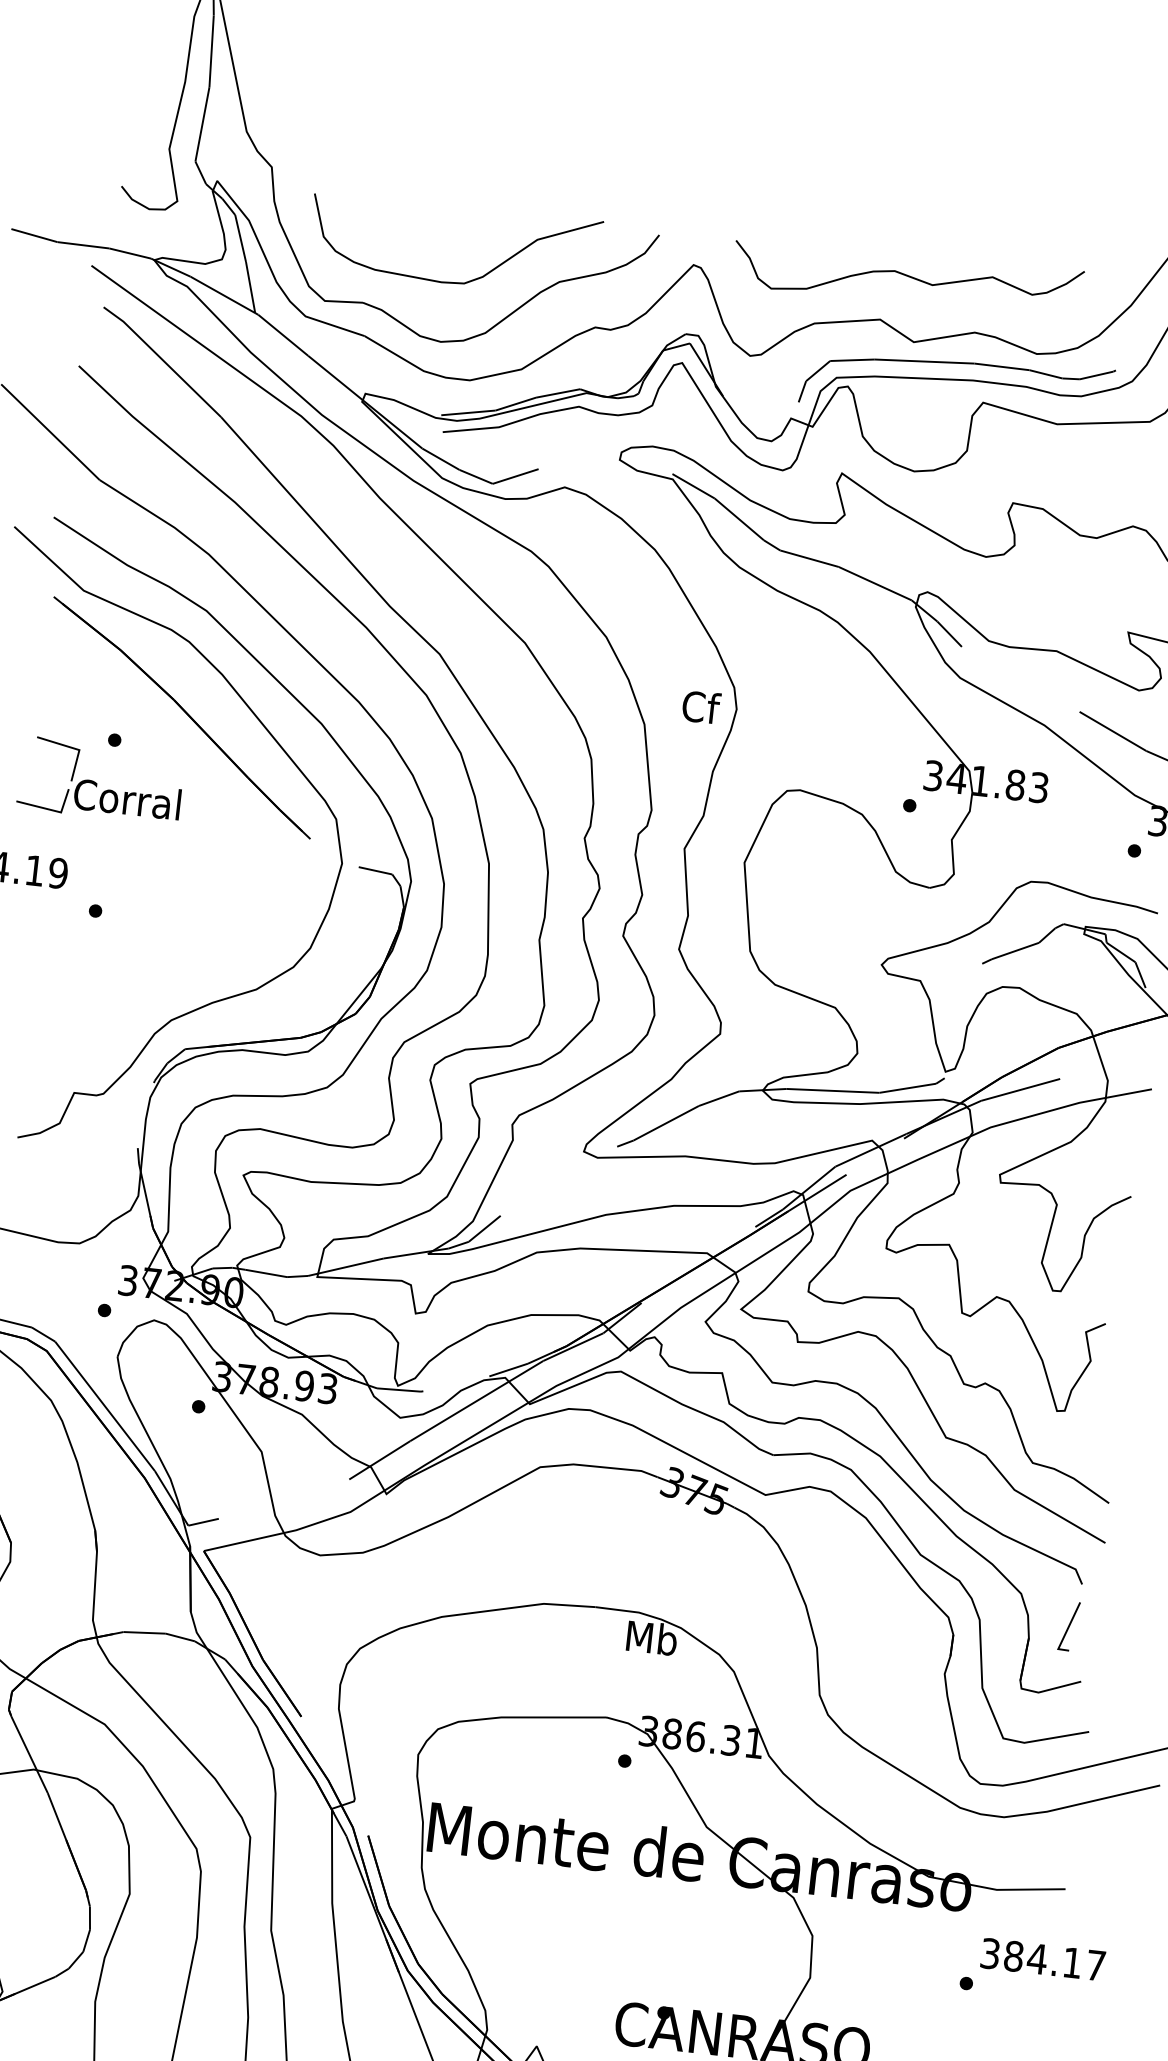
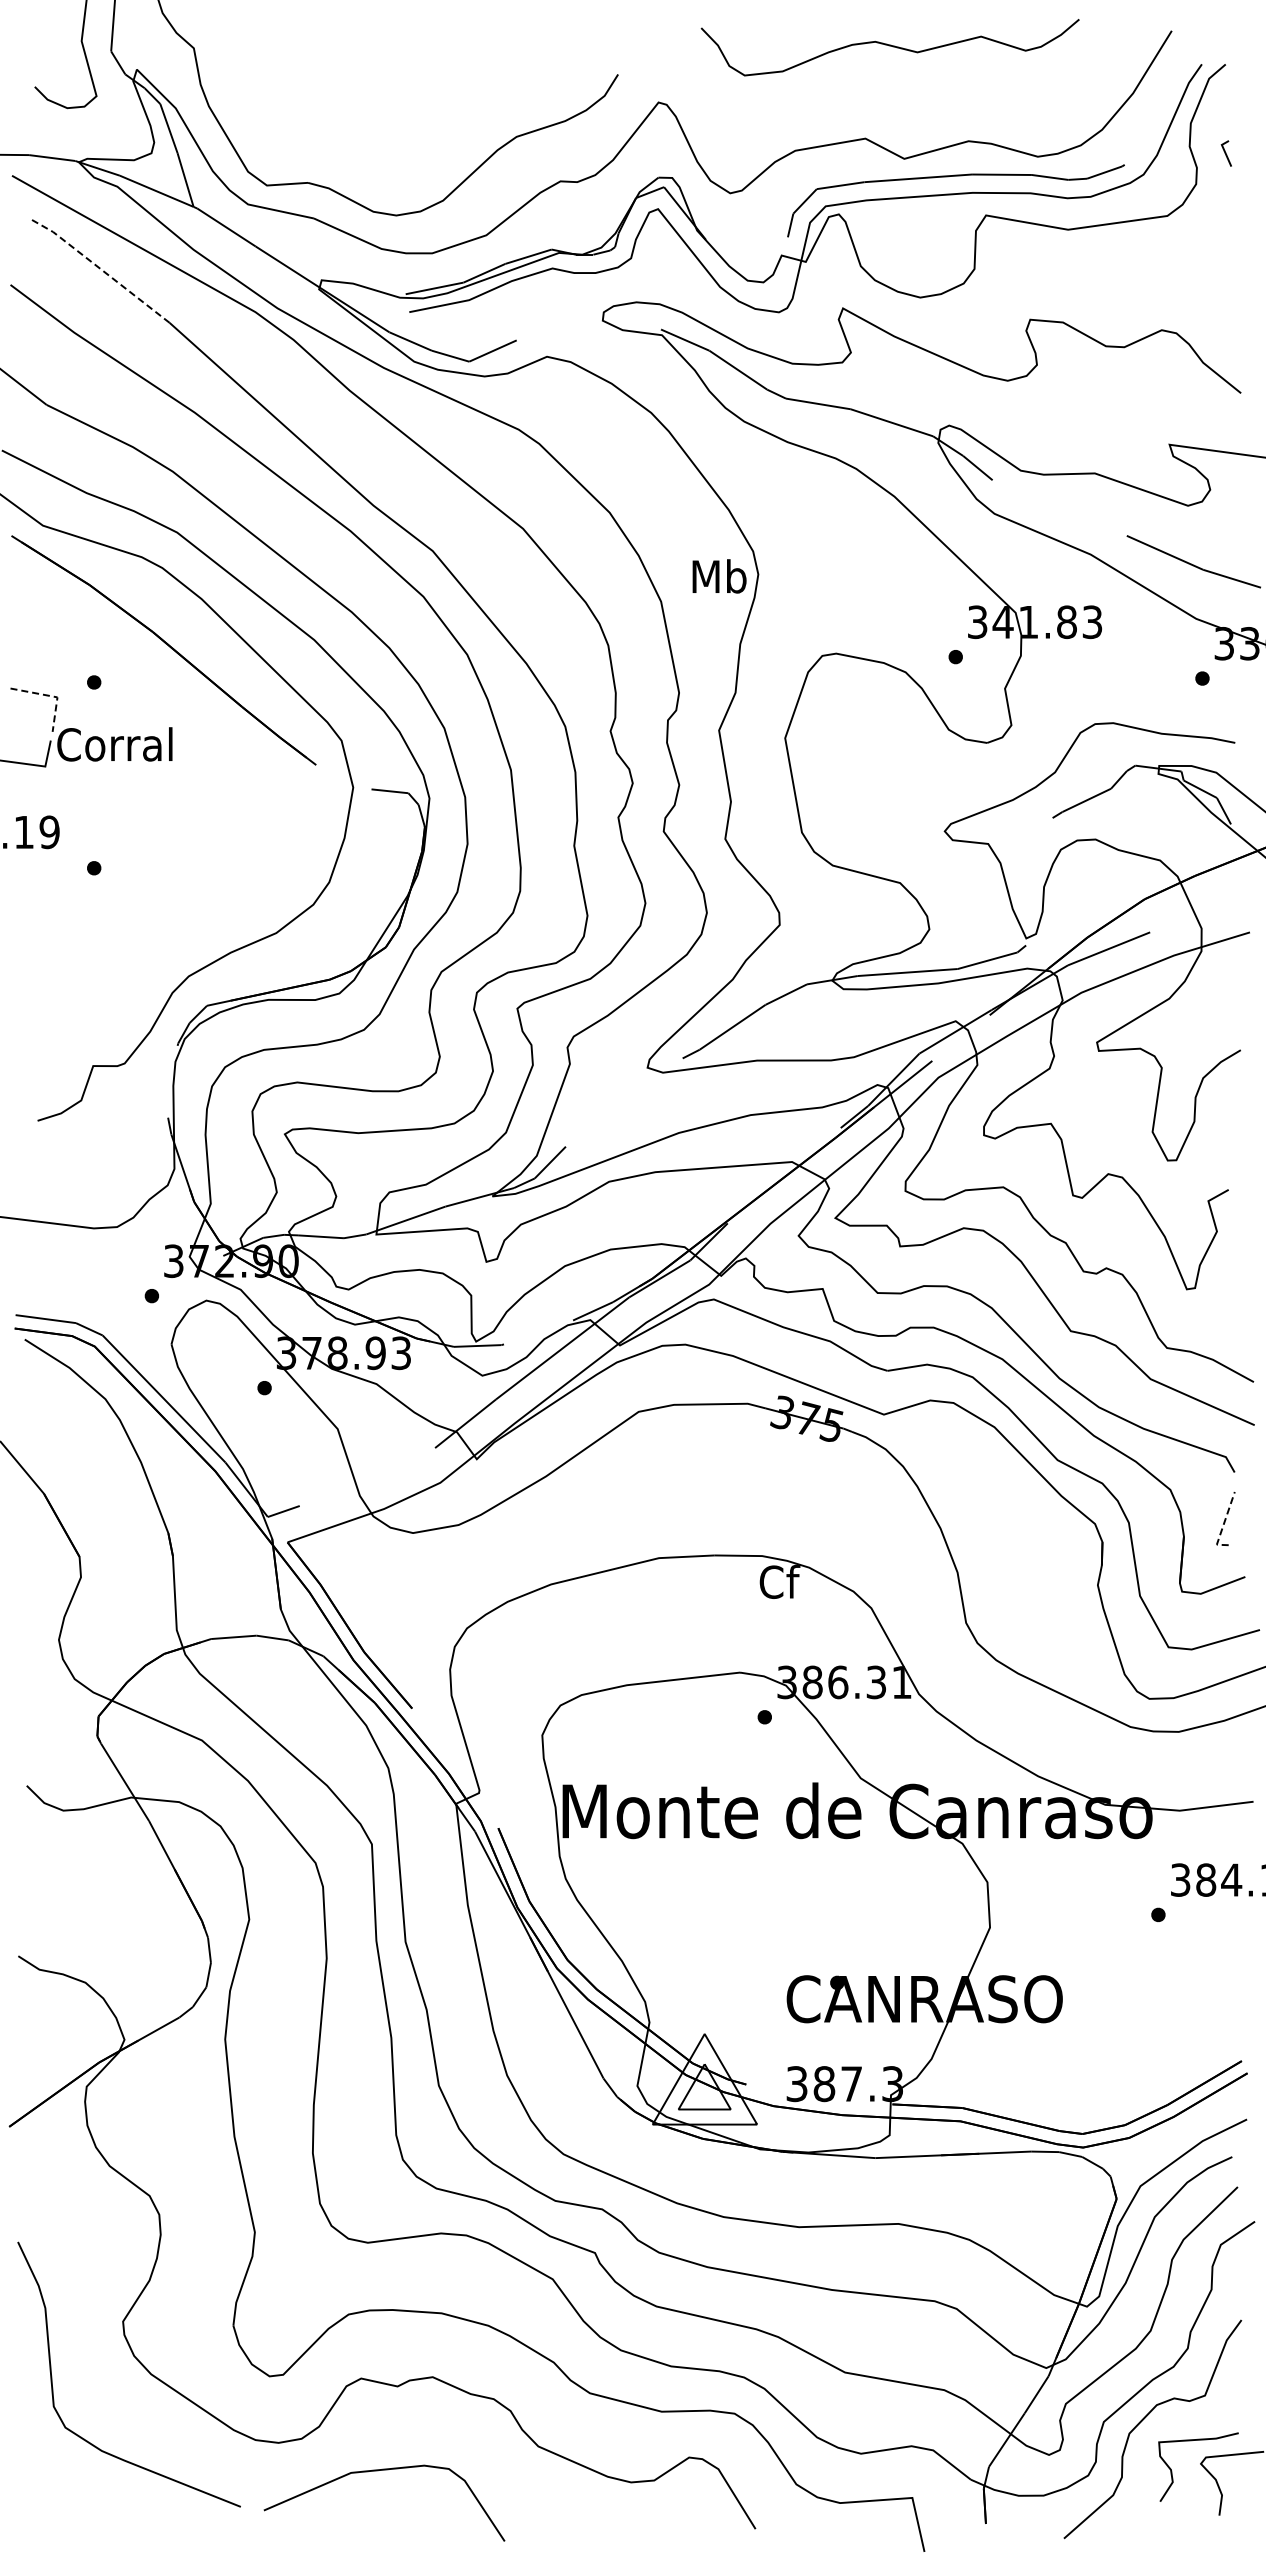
curve: (907, 276) -> (889, 46), moved
curve: (451, 281) -> (400, 149), removed
line: (163, 360) -> (100, 268), solid -> dashed
text: (700, 707) -> (719, 576), Cf -> Mb
line: (74, 748) -> (51, 696), solid -> dashed
line: (1066, 1631) -> (1223, 1524), solid -> dashed
text: (652, 1637) -> (779, 1581), Mb -> Cf

